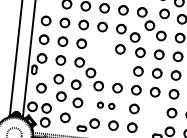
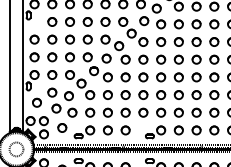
part: (109, 57) -> (97, 67), added
part: (105, 105) -> (98, 112), size x1.67
part: (153, 110) -> (143, 112), added

